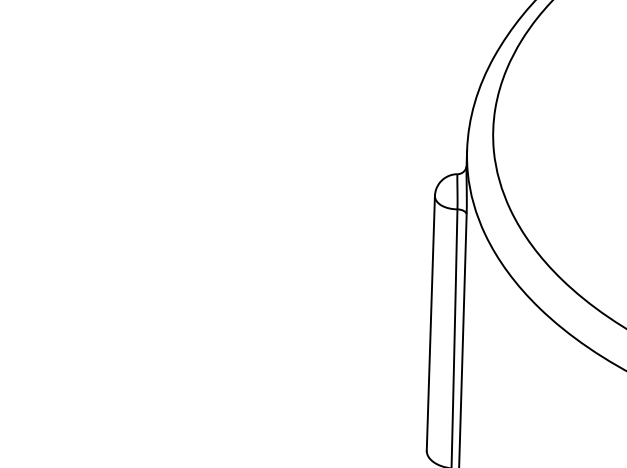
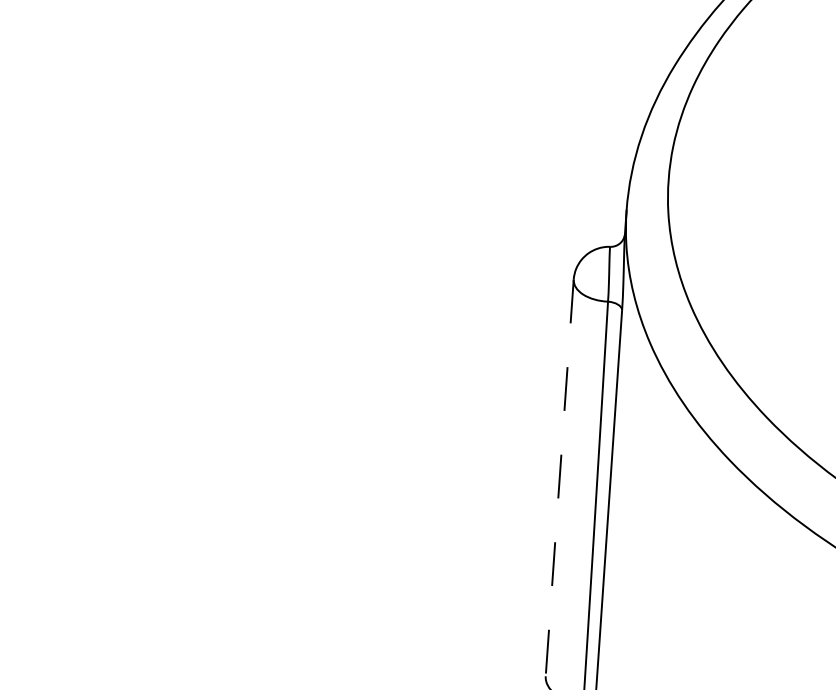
line: (430, 323) -> (559, 478), solid -> dashed

